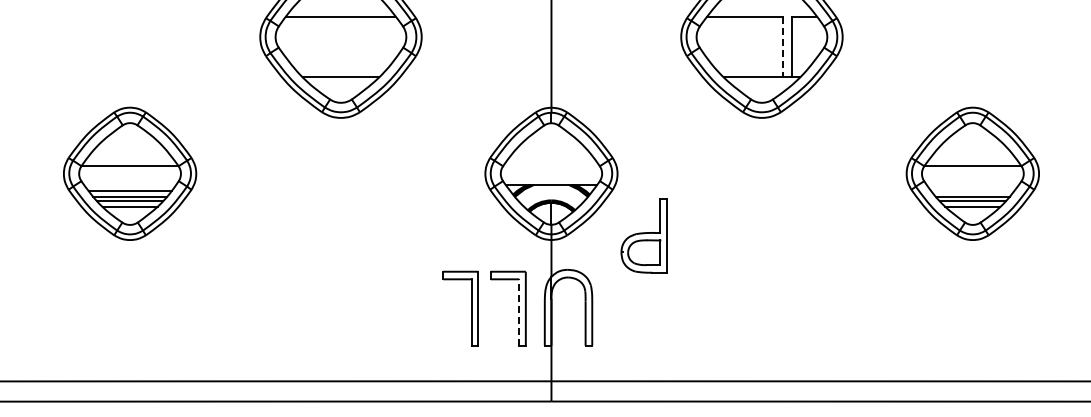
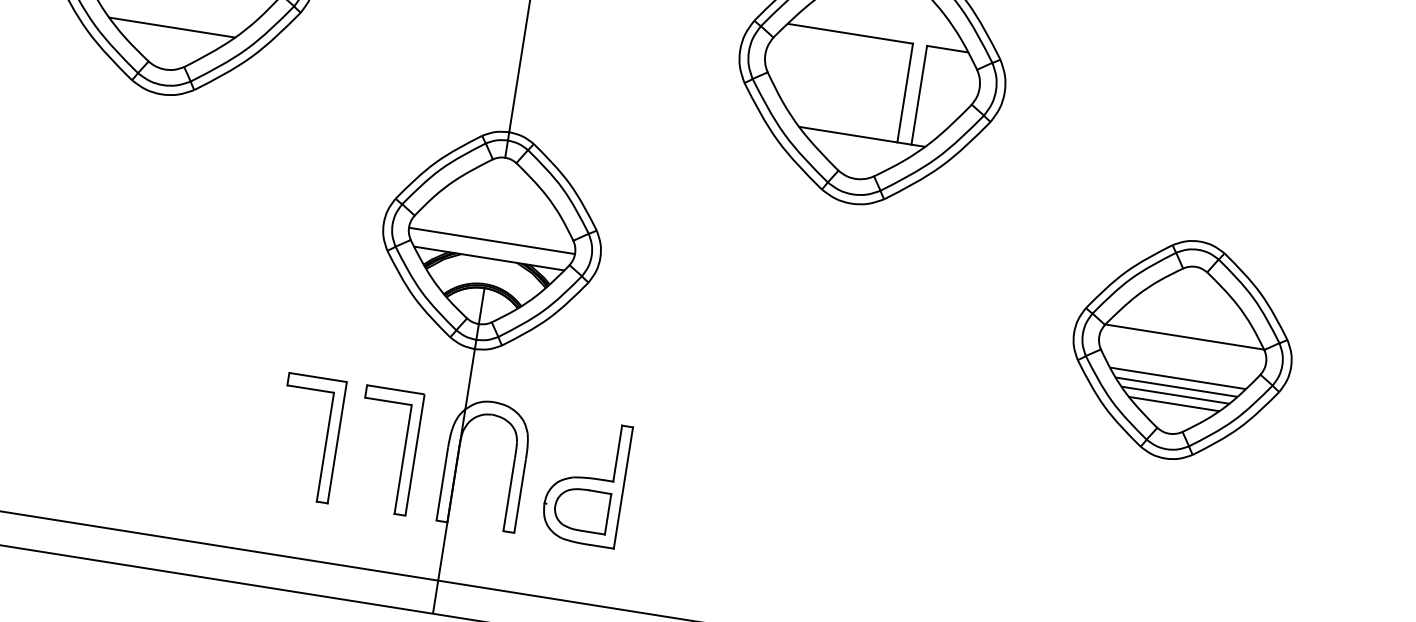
line: (783, 47) -> (905, 93), dashed -> solid
line: (551, 174) -> (491, 241), added
line: (972, 191) -> (1177, 378), added
part: (643, 235) -> (584, 481), moved
line: (519, 312) -> (403, 459), dashed -> solid

